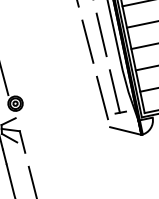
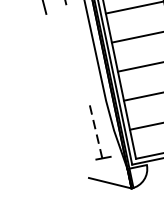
line: (101, 34) -> (77, 51), removed
line: (87, 41) -> (58, 61), removed
line: (114, 91) -> (94, 129), solid -> dashed
line: (102, 97) -> (78, 137), removed

